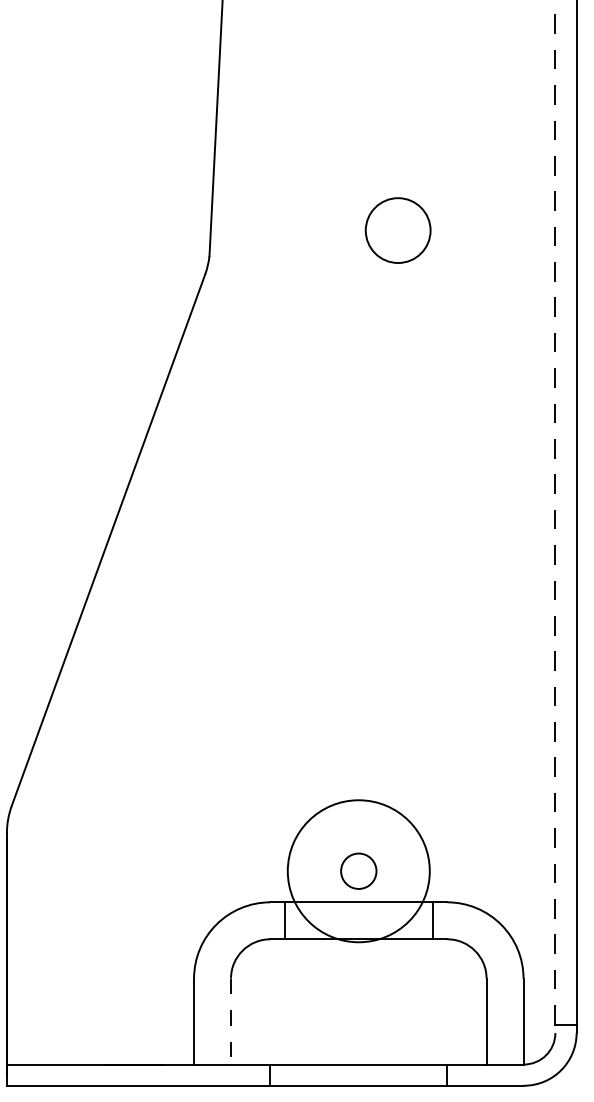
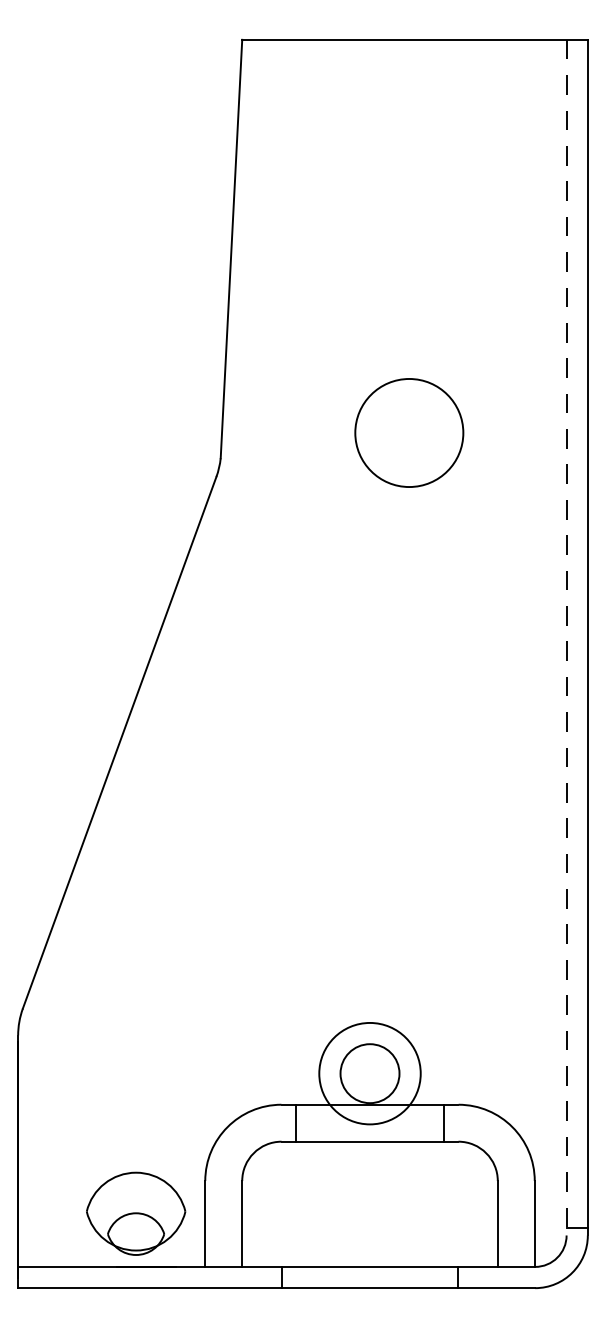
circle: (398, 230) -> (409, 432), size x1.67
circle: (358, 871) -> (369, 1073), size x0.71
circle: (358, 871) -> (369, 1073), size x1.67
part: (125, 1011) -> (136, 1213), added
line: (231, 1021) -> (242, 1223), dashed -> solid

